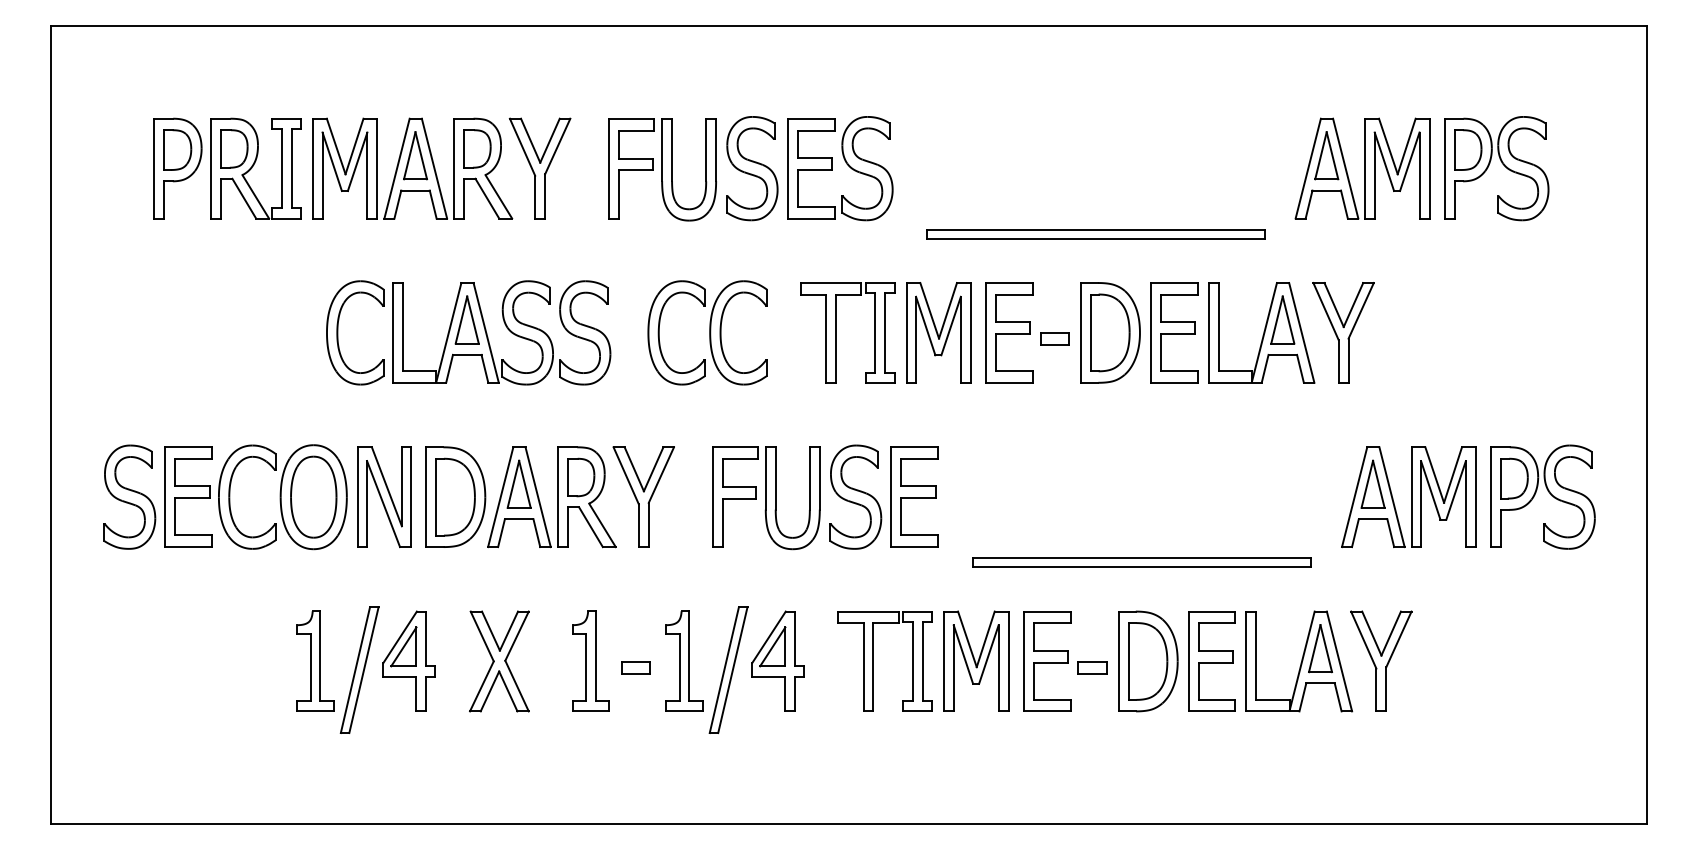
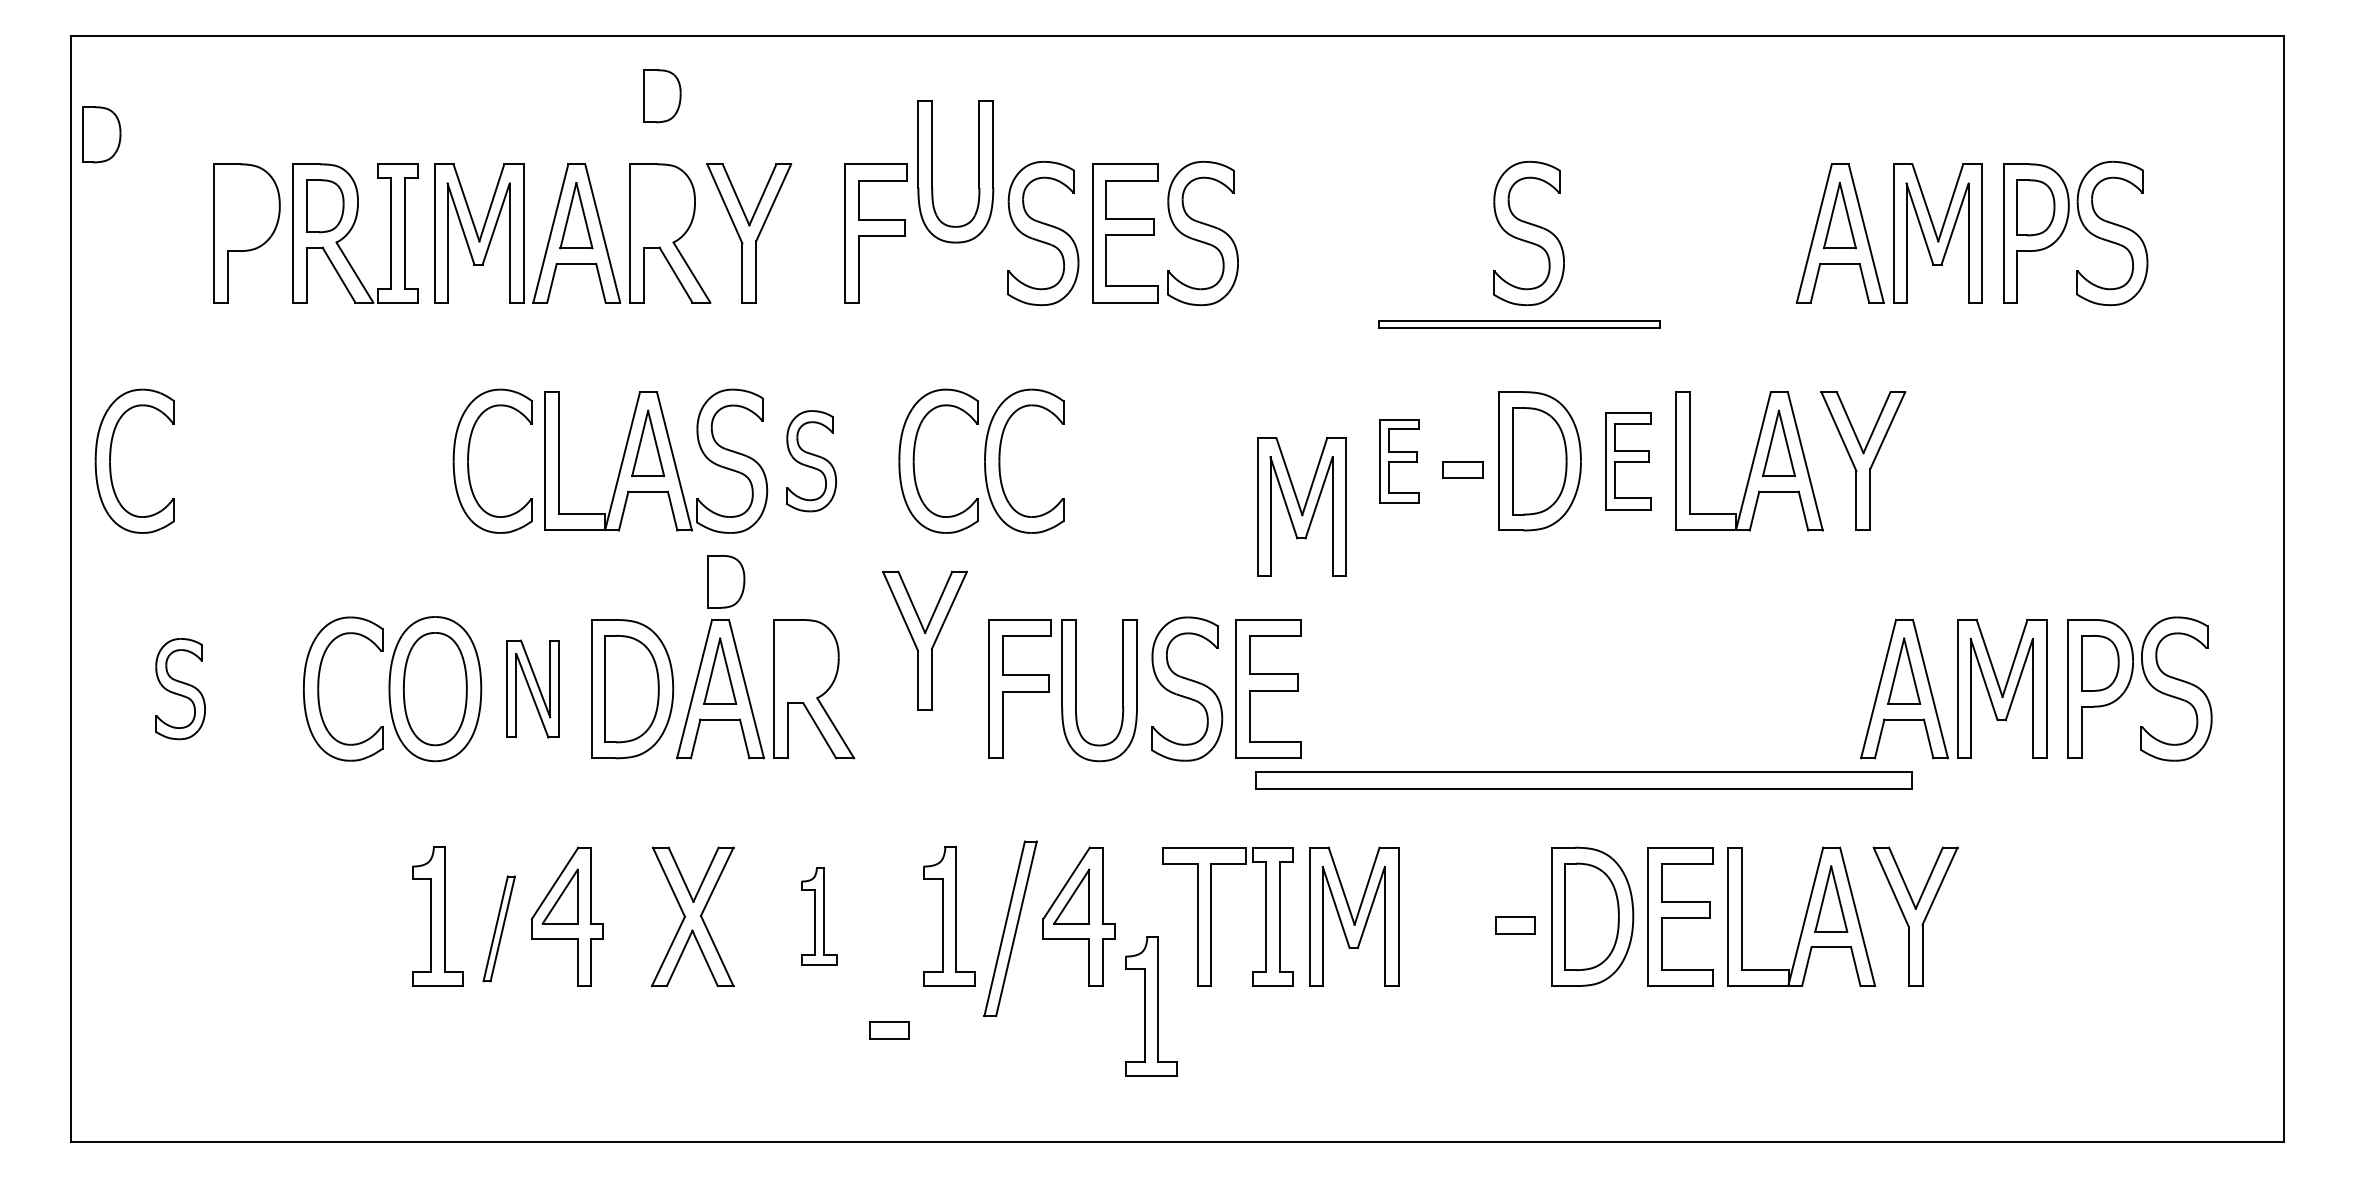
part: (177, 149) -> (101, 134), moved
part: (477, 149) -> (662, 96), moved
part: (1102, 168) -> (1528, 233), added
part: (672, 169) -> (932, 171), moved
part: (1095, 233) -> (1519, 323), size x0.6
part: (80, 328) -> (111, 455), added
part: (585, 332) -> (811, 460), size x0.7
part: (836, 332) -> (1159, 460), removed
part: (938, 332) -> (1301, 506), moved
part: (1009, 332) -> (1399, 460), size x0.6
part: (1174, 332) -> (1628, 460), size x0.7
part: (581, 477) -> (726, 581), moved
part: (129, 496) -> (180, 688), size x0.7
part: (189, 496) -> (262, 688), removed
part: (383, 496) -> (532, 688), size x0.7
part: (643, 496) -> (924, 640), moved
part: (1141, 562) -> (1583, 779), size x1.4
part: (590, 661) -> (819, 916), size x0.7
part: (1047, 661) -> (1452, 916), removed
part: (636, 667) -> (889, 1030), moved
part: (360, 669) -> (499, 928), size x0.6
part: (830, 726) -> (1151, 1006), added

